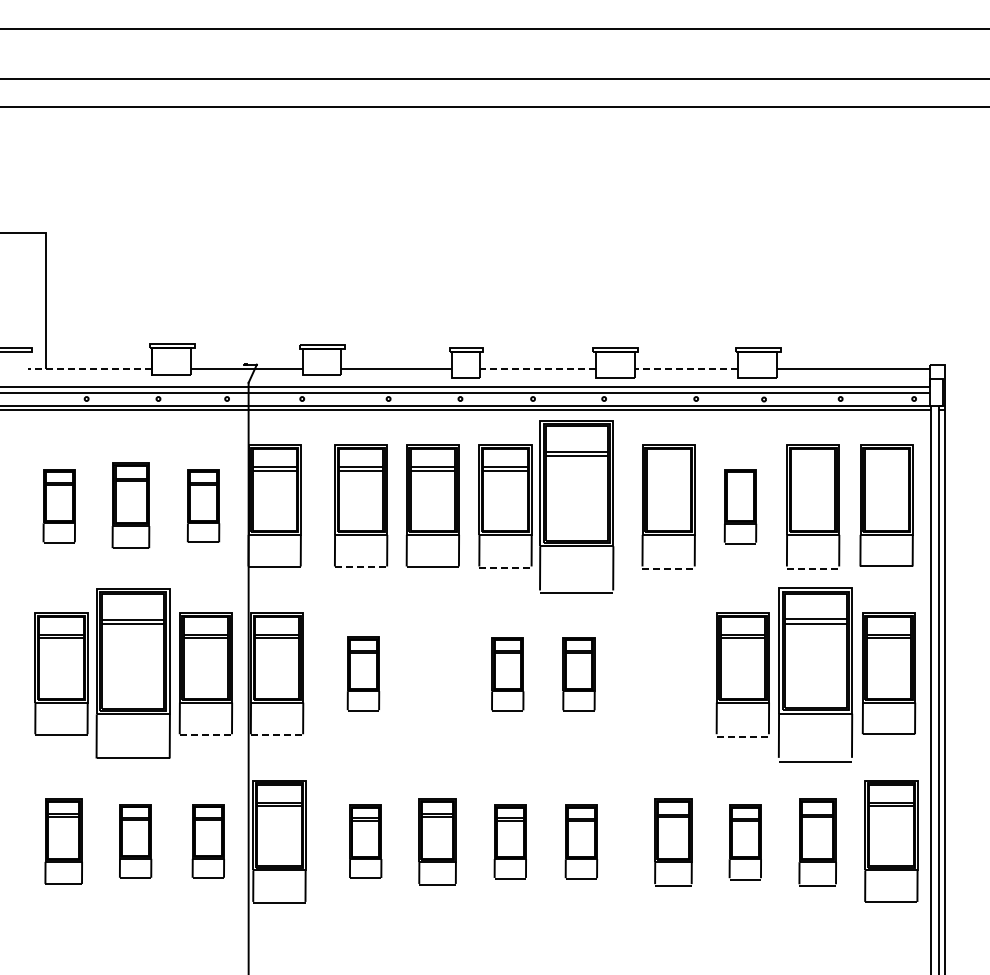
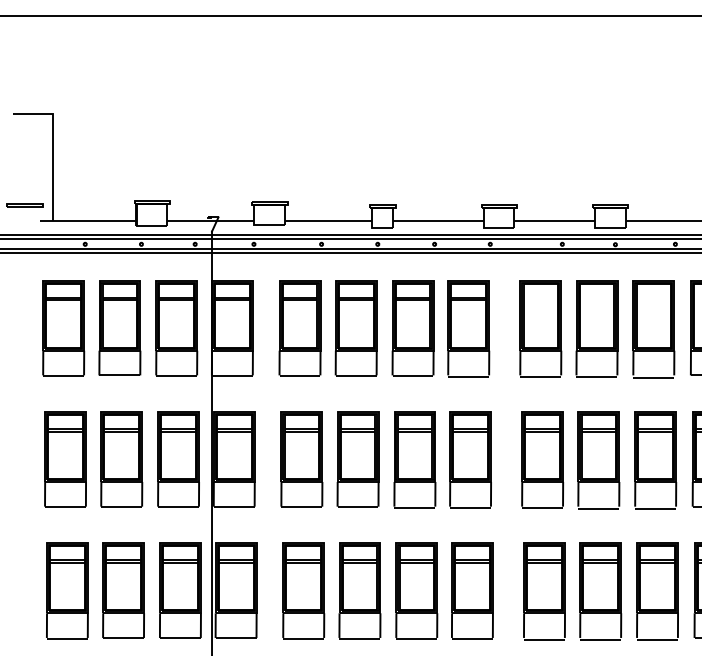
line: (90, 368) -> (88, 220), dashed -> solid
line: (537, 368) -> (438, 220), dashed -> solid
line: (686, 368) -> (554, 220), dashed -> solid
part: (59, 505) -> (63, 327), size x1.67
part: (130, 505) -> (119, 327), size x1.43
part: (203, 505) -> (176, 327), size x1.67
part: (576, 506) -> (468, 328), size x0.71
part: (740, 506) -> (596, 328), size x1.67
line: (361, 567) -> (300, 376), dashed -> solid
line: (505, 567) -> (413, 376), dashed -> solid
line: (669, 568) -> (541, 376), dashed -> solid
line: (813, 569) -> (654, 377), dashed -> solid
part: (133, 673) -> (121, 459), size x0.71
part: (363, 673) -> (301, 459), size x1.67
part: (435, 673) -> (358, 459), added
part: (507, 674) -> (414, 459), size x1.67
part: (578, 674) -> (470, 459), size x1.67
part: (671, 674) -> (542, 459), added
part: (815, 674) -> (655, 459), size x0.71
line: (206, 734) -> (179, 506), dashed -> solid
line: (277, 734) -> (234, 506), dashed -> solid
line: (743, 736) -> (599, 508), dashed -> solid
part: (63, 841) -> (67, 590), size x1.43
part: (135, 841) -> (123, 590), size x1.67
part: (208, 841) -> (180, 590), size x1.67
part: (365, 841) -> (303, 590), size x1.67
part: (437, 841) -> (359, 590), size x1.43
part: (510, 841) -> (416, 590), size x1.67
part: (581, 842) -> (472, 591), size x1.67
part: (673, 842) -> (544, 591), size x1.43
part: (745, 842) -> (600, 591), size x1.67
part: (817, 842) -> (657, 591), size x1.43

